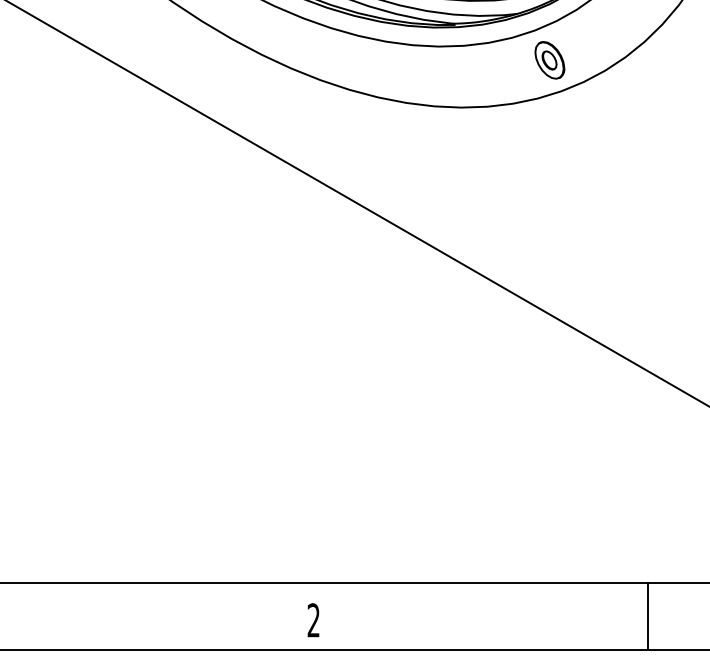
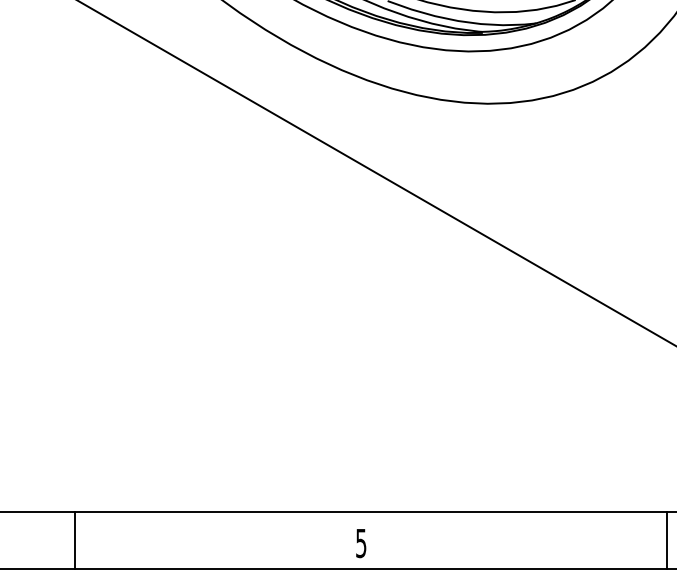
part: (549, 59) -> (563, 62), removed
line: (647, 615) -> (666, 539), moved
text: (314, 620) -> (361, 543), 2 -> 5

